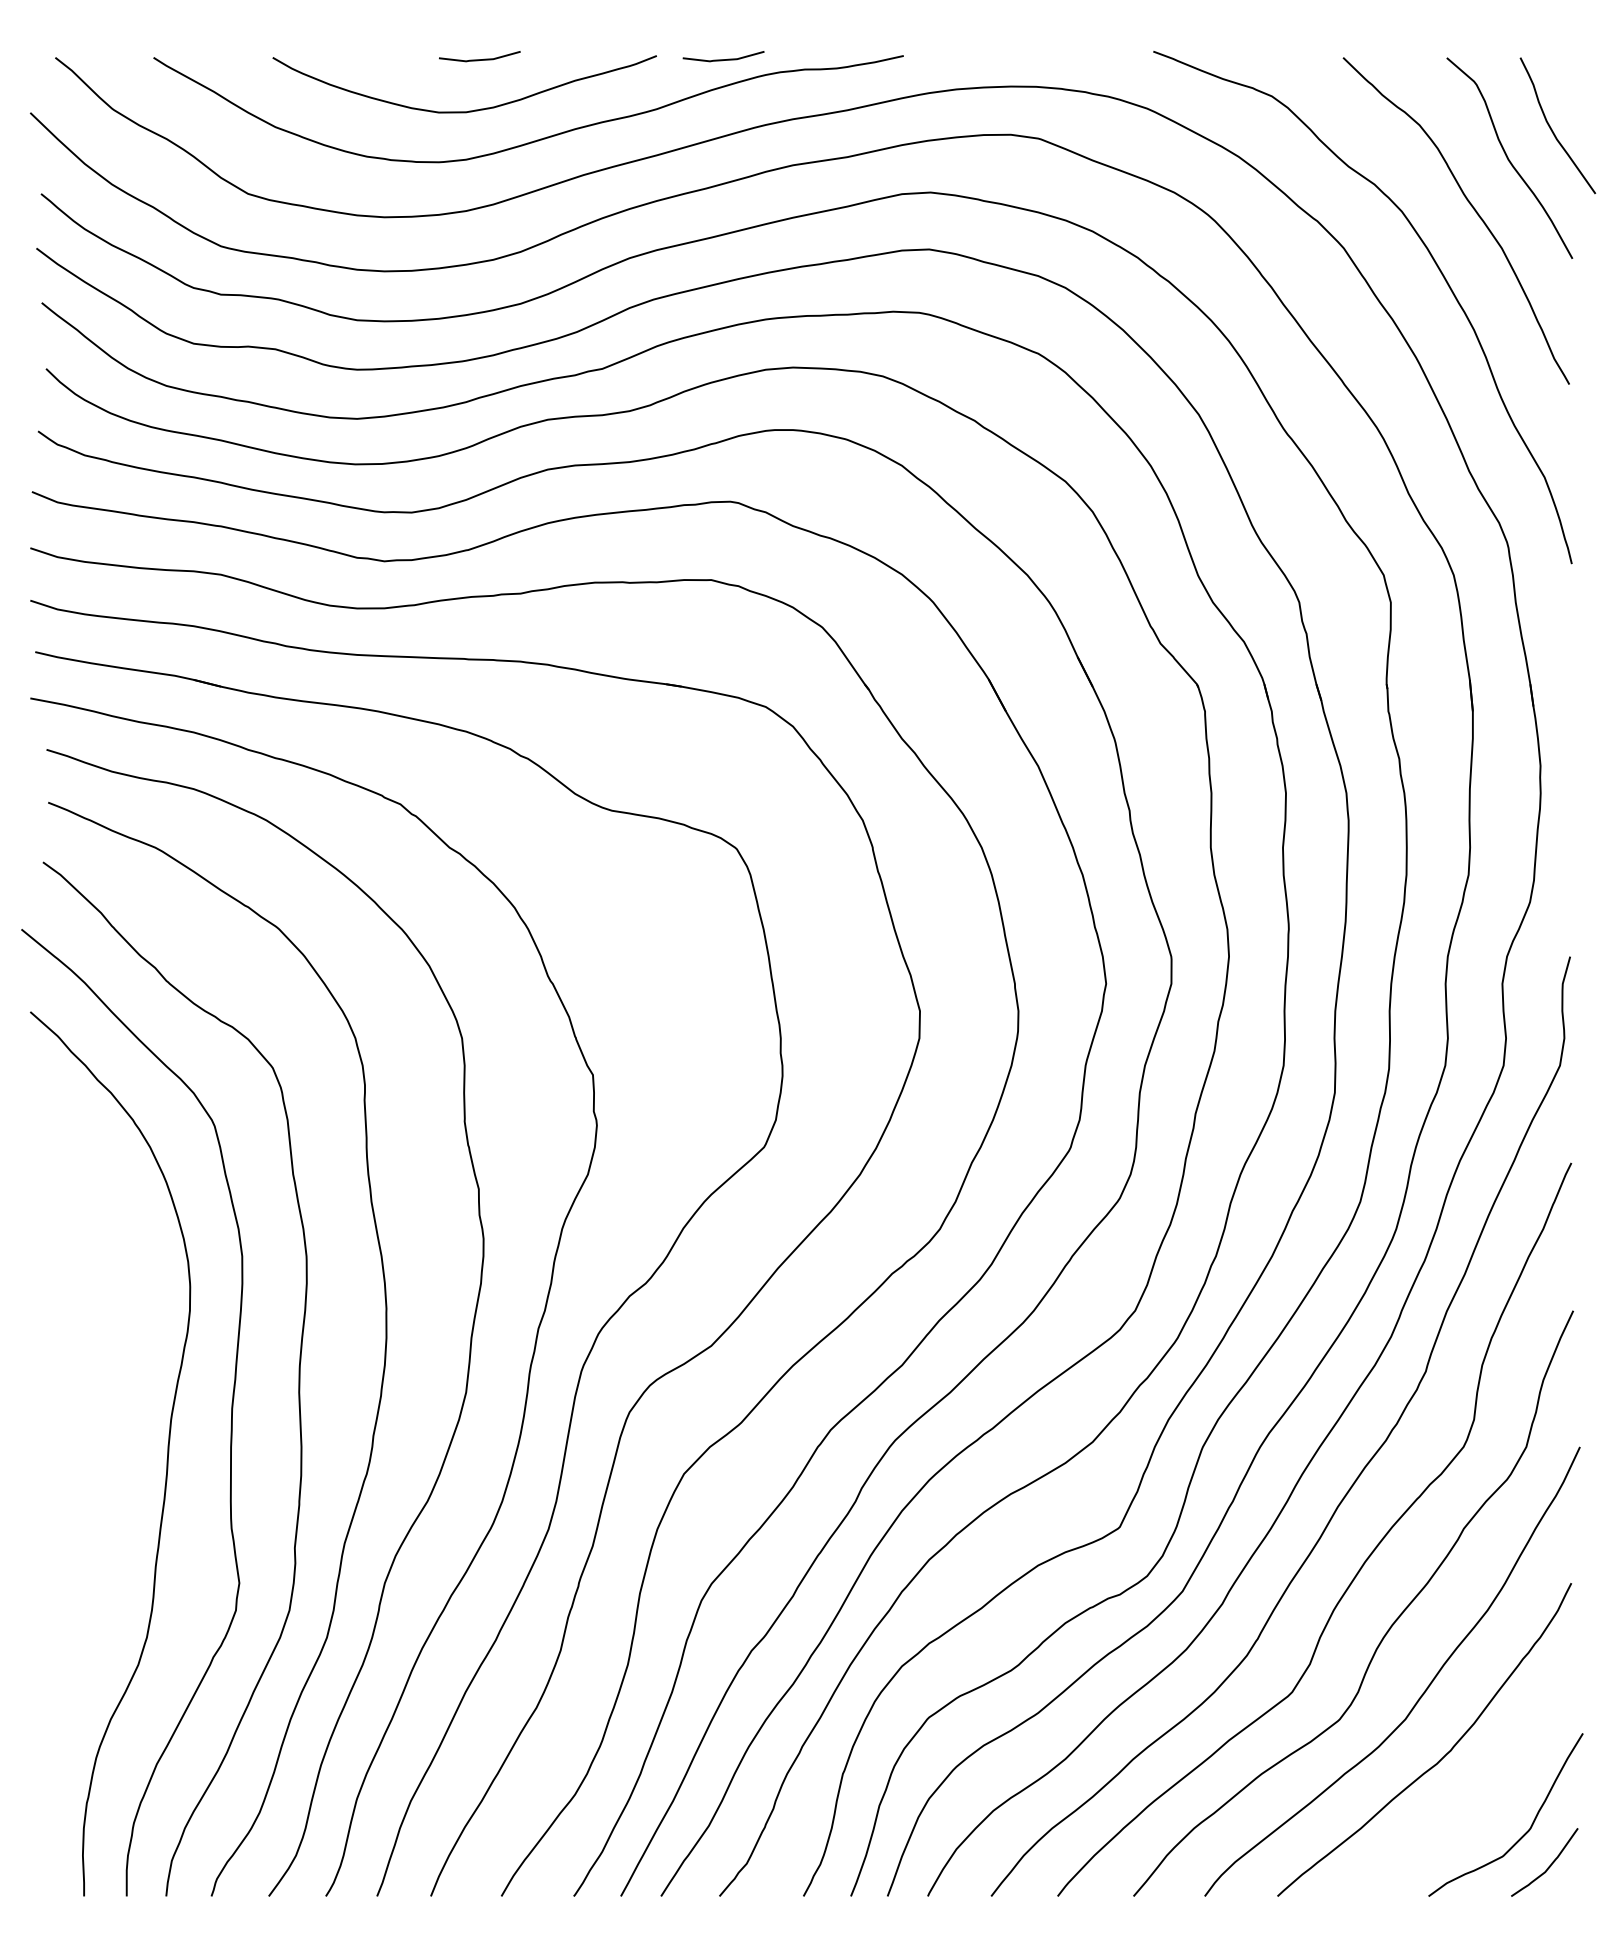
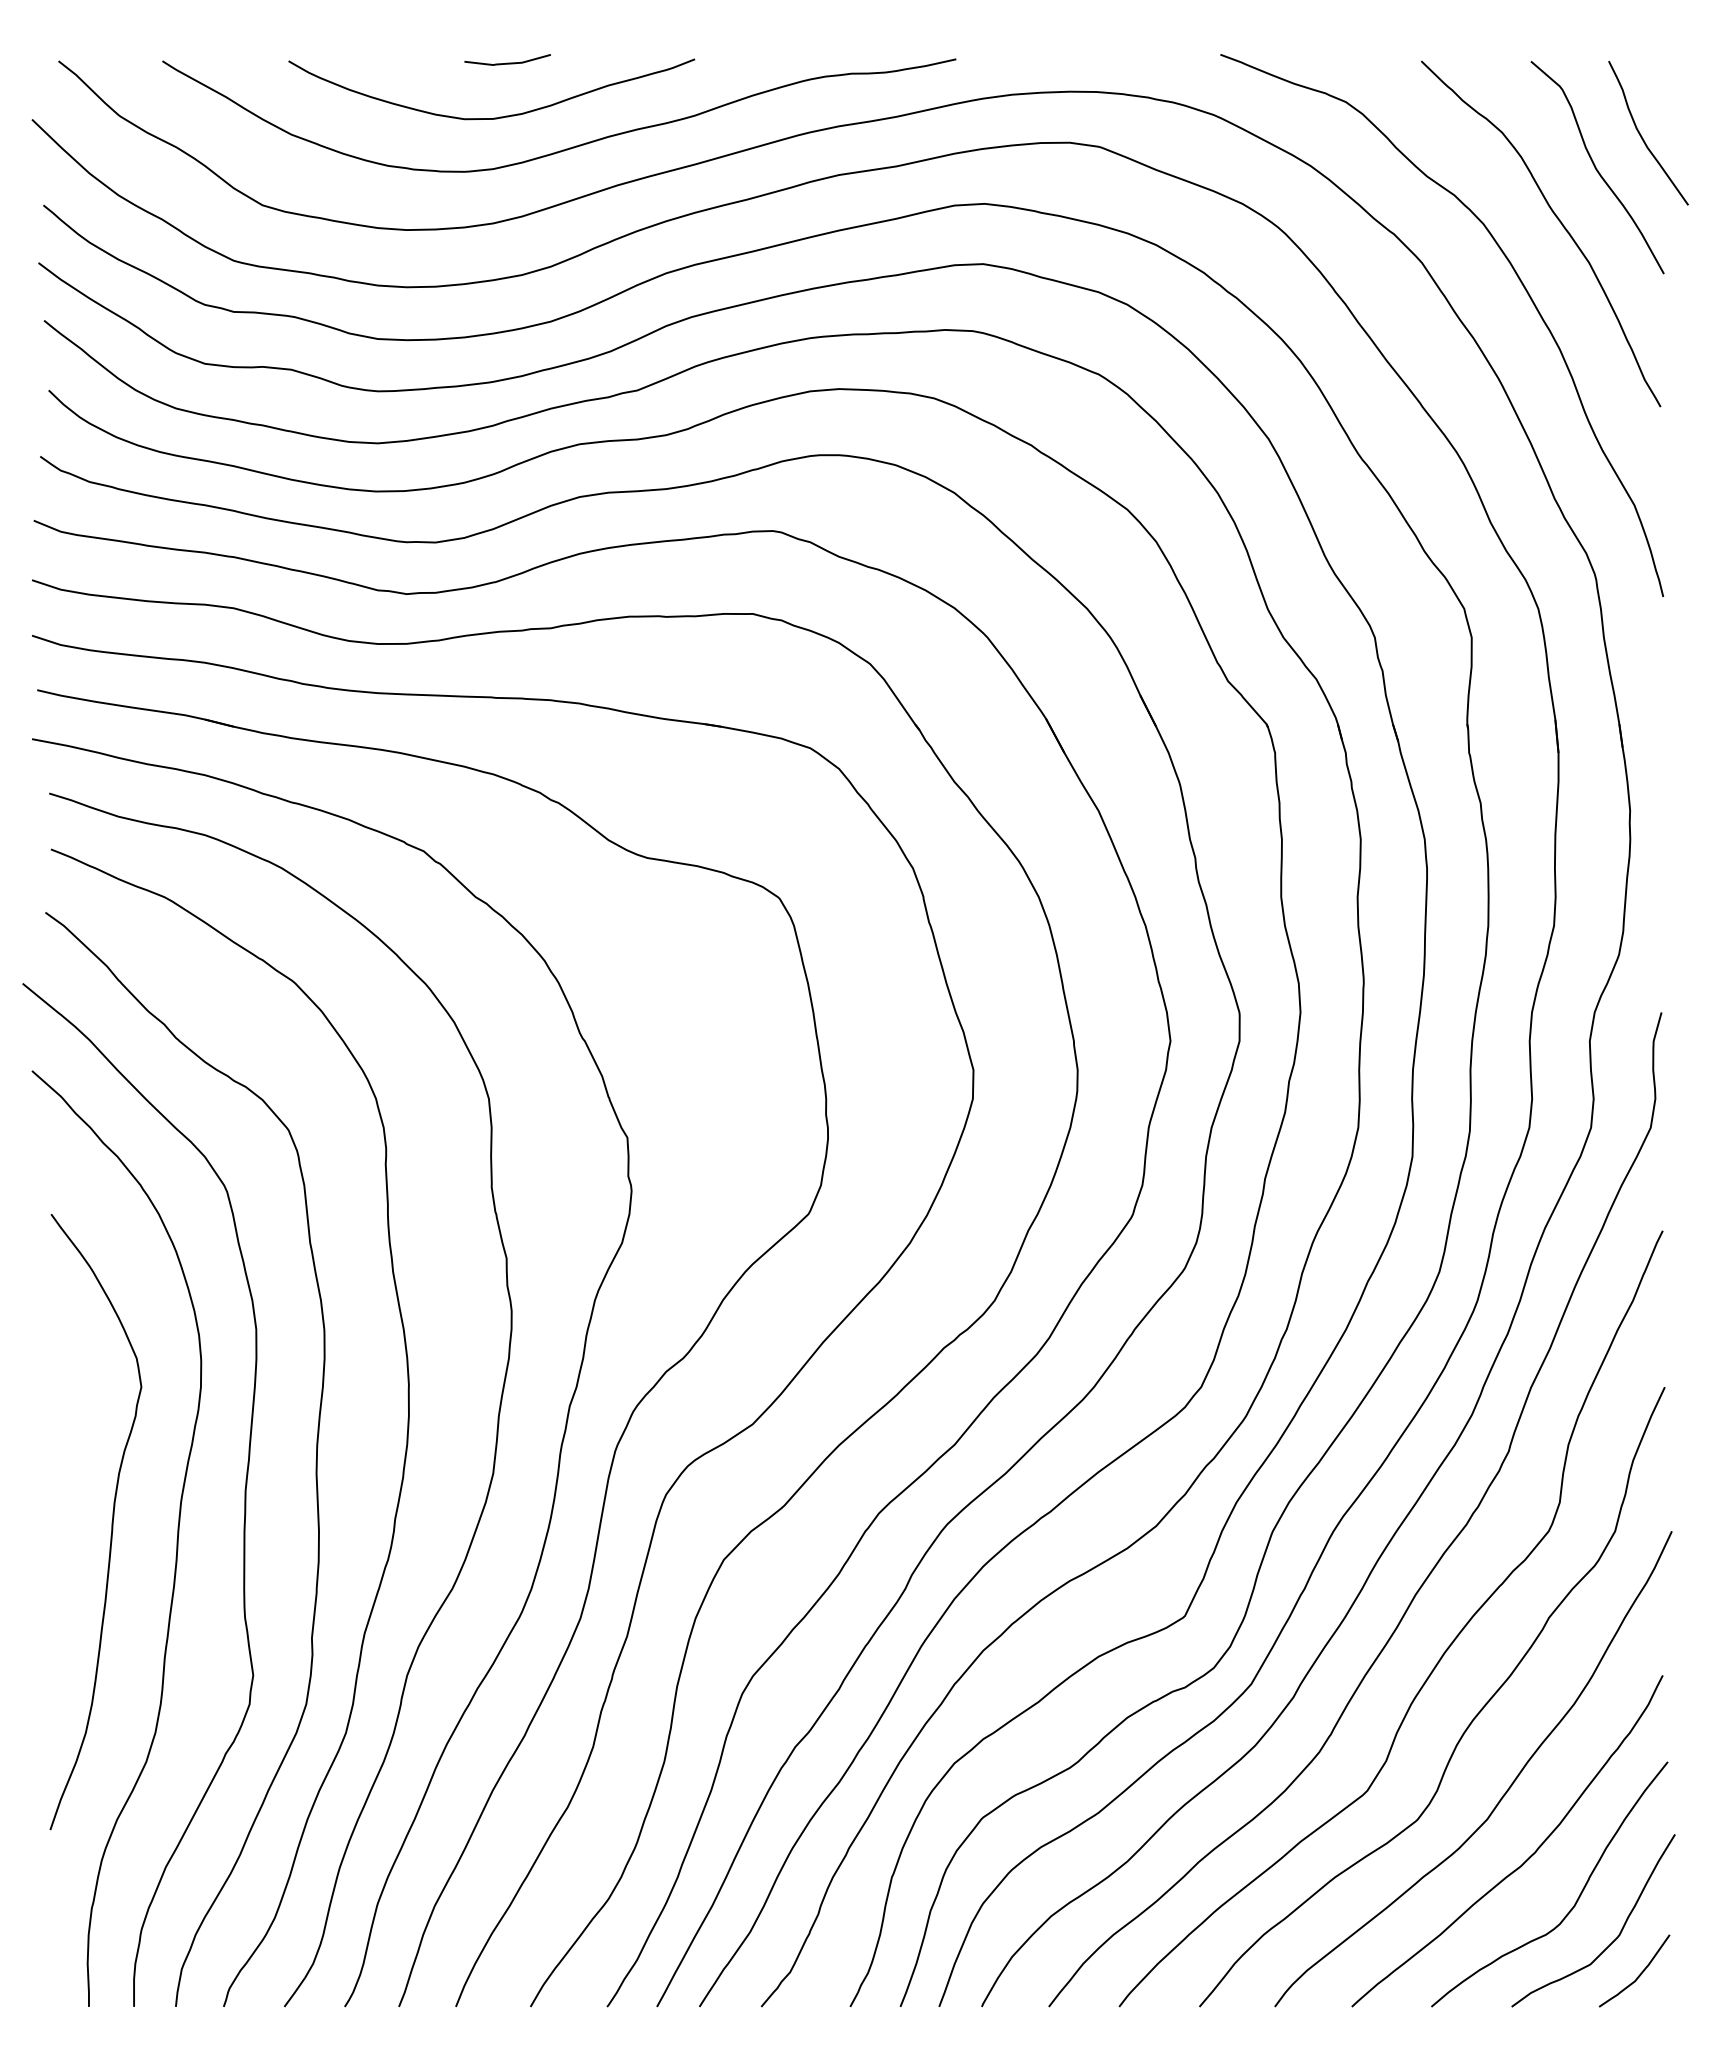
line: (723, 58) -> (765, 62), removed
curve: (105, 1438) -> (111, 1522), added
curve: (1488, 1796) -> (1575, 1901), added

